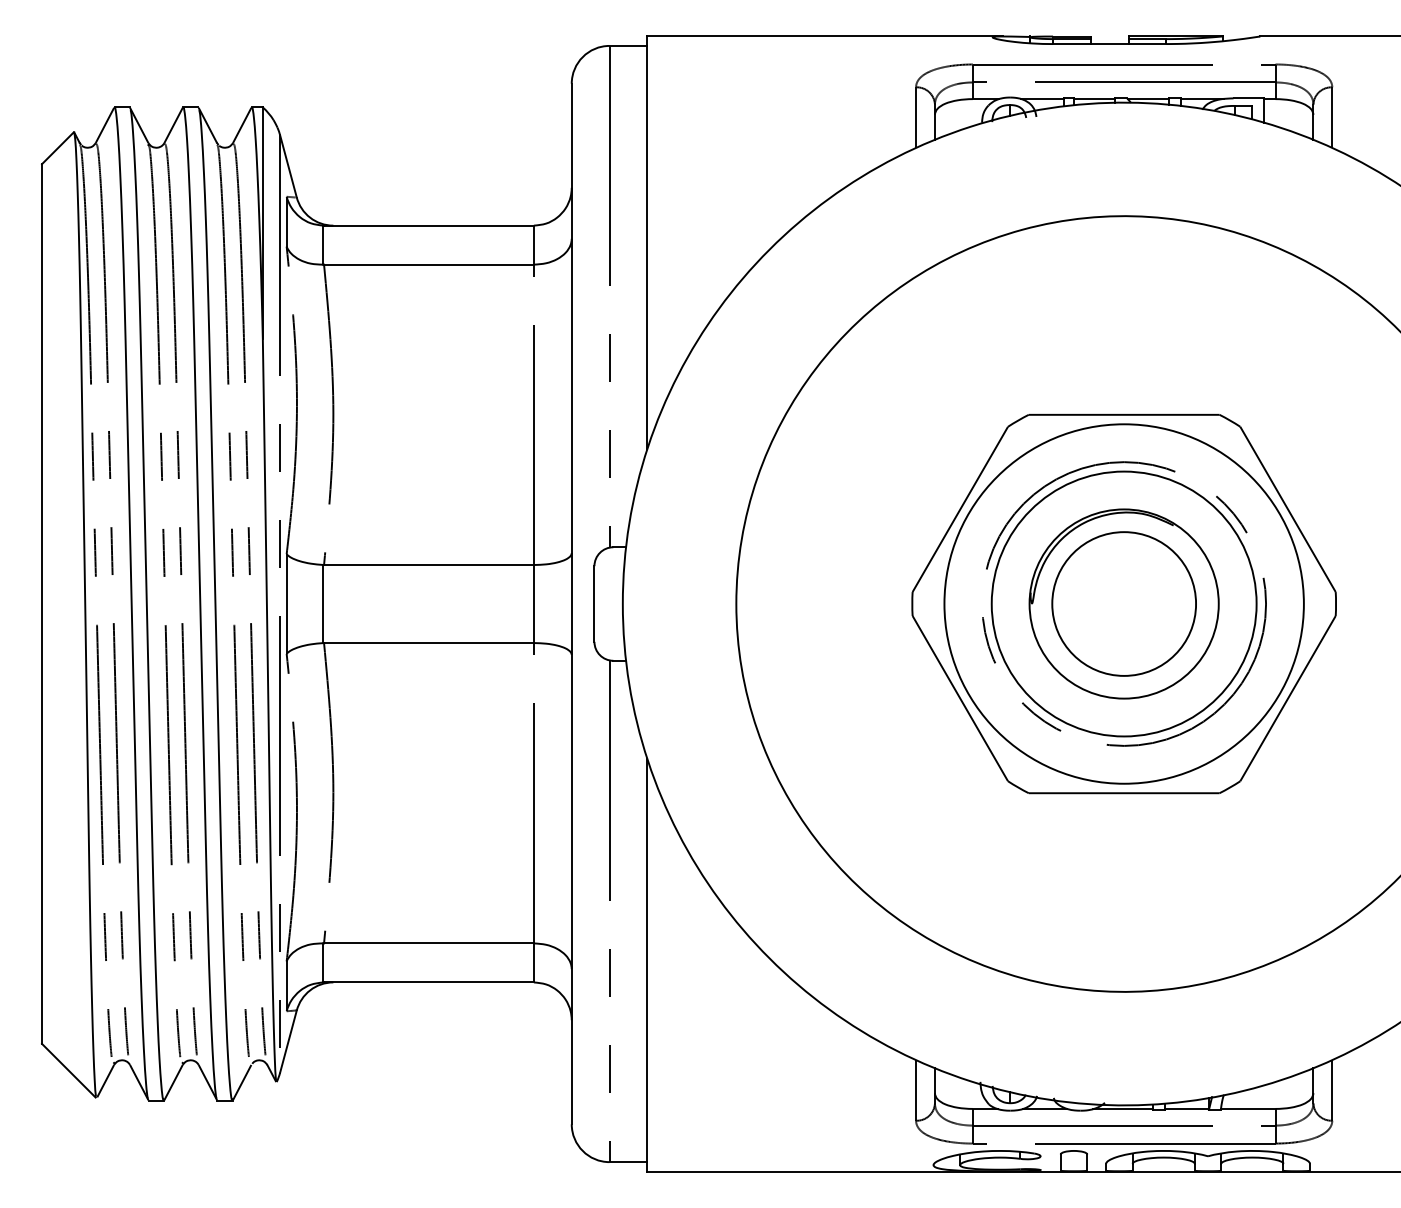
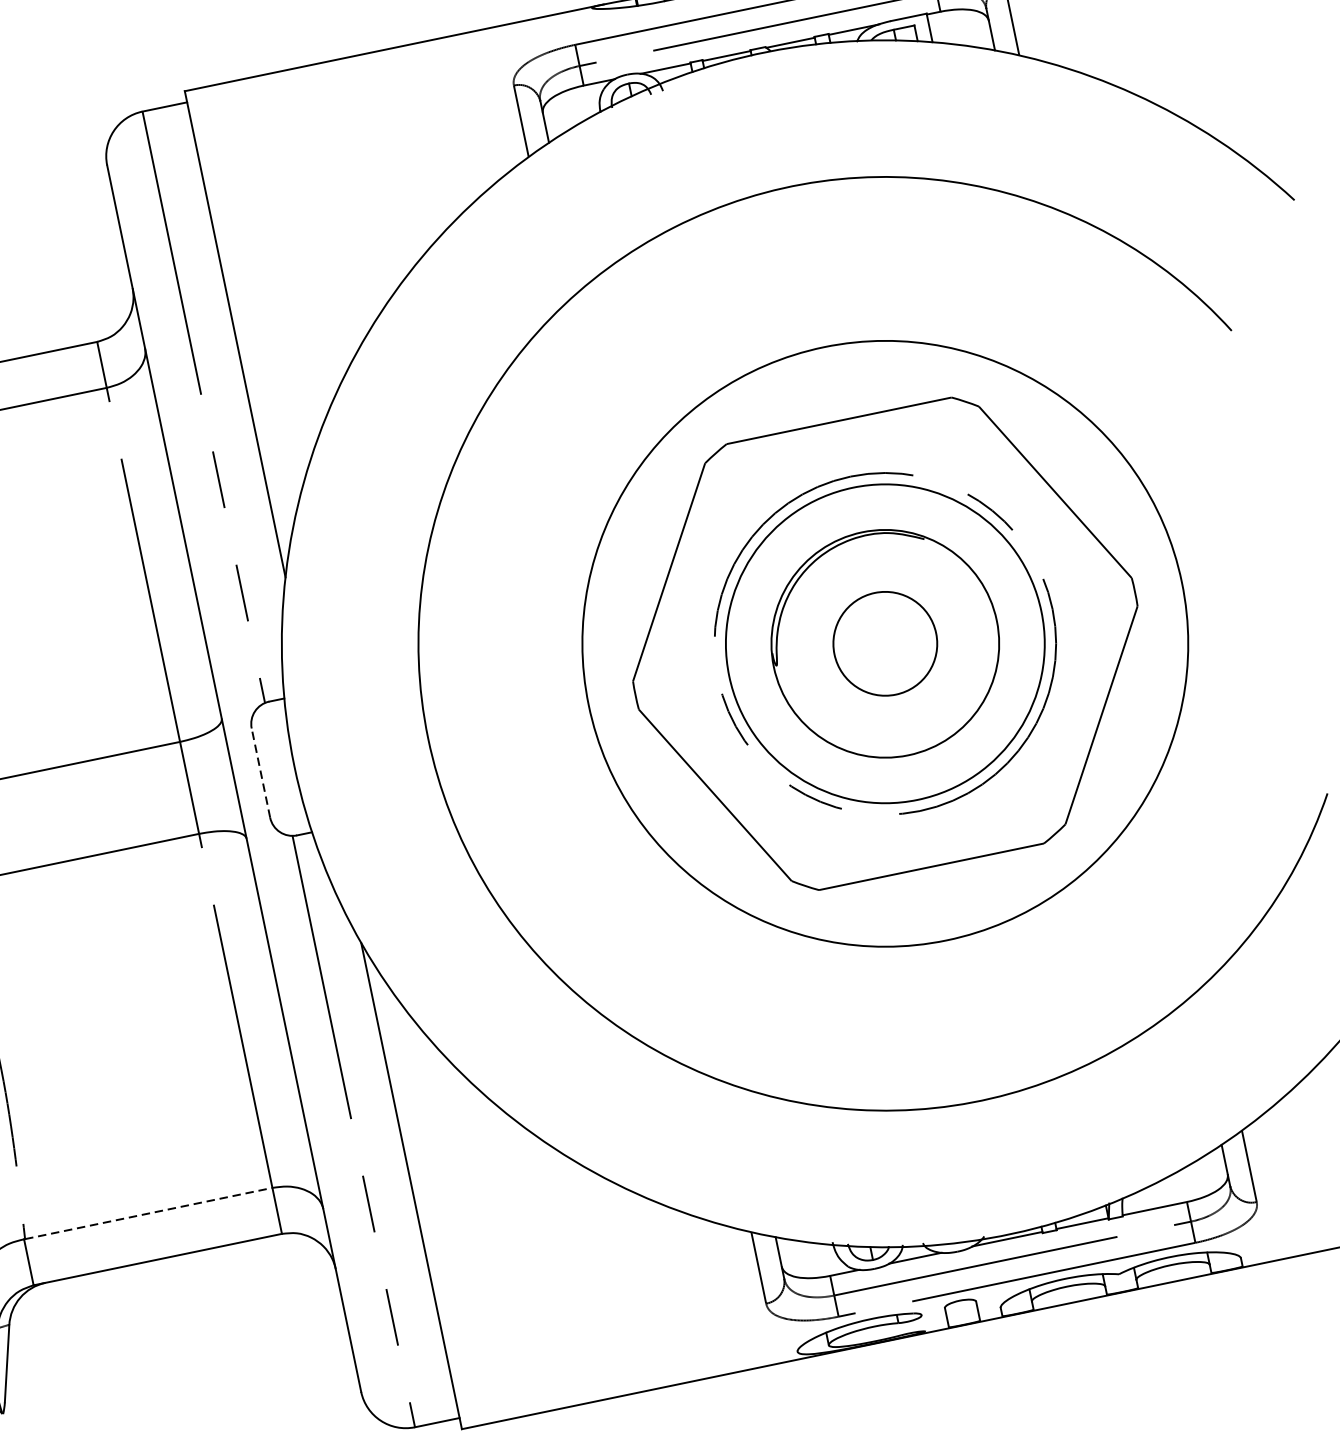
circle: (1123, 603) -> (884, 643), size x1.4
circle: (1124, 603) -> (885, 643), size x0.6
line: (594, 604) -> (261, 773), solid -> dashed
line: (428, 943) -> (148, 1213), solid -> dashed

